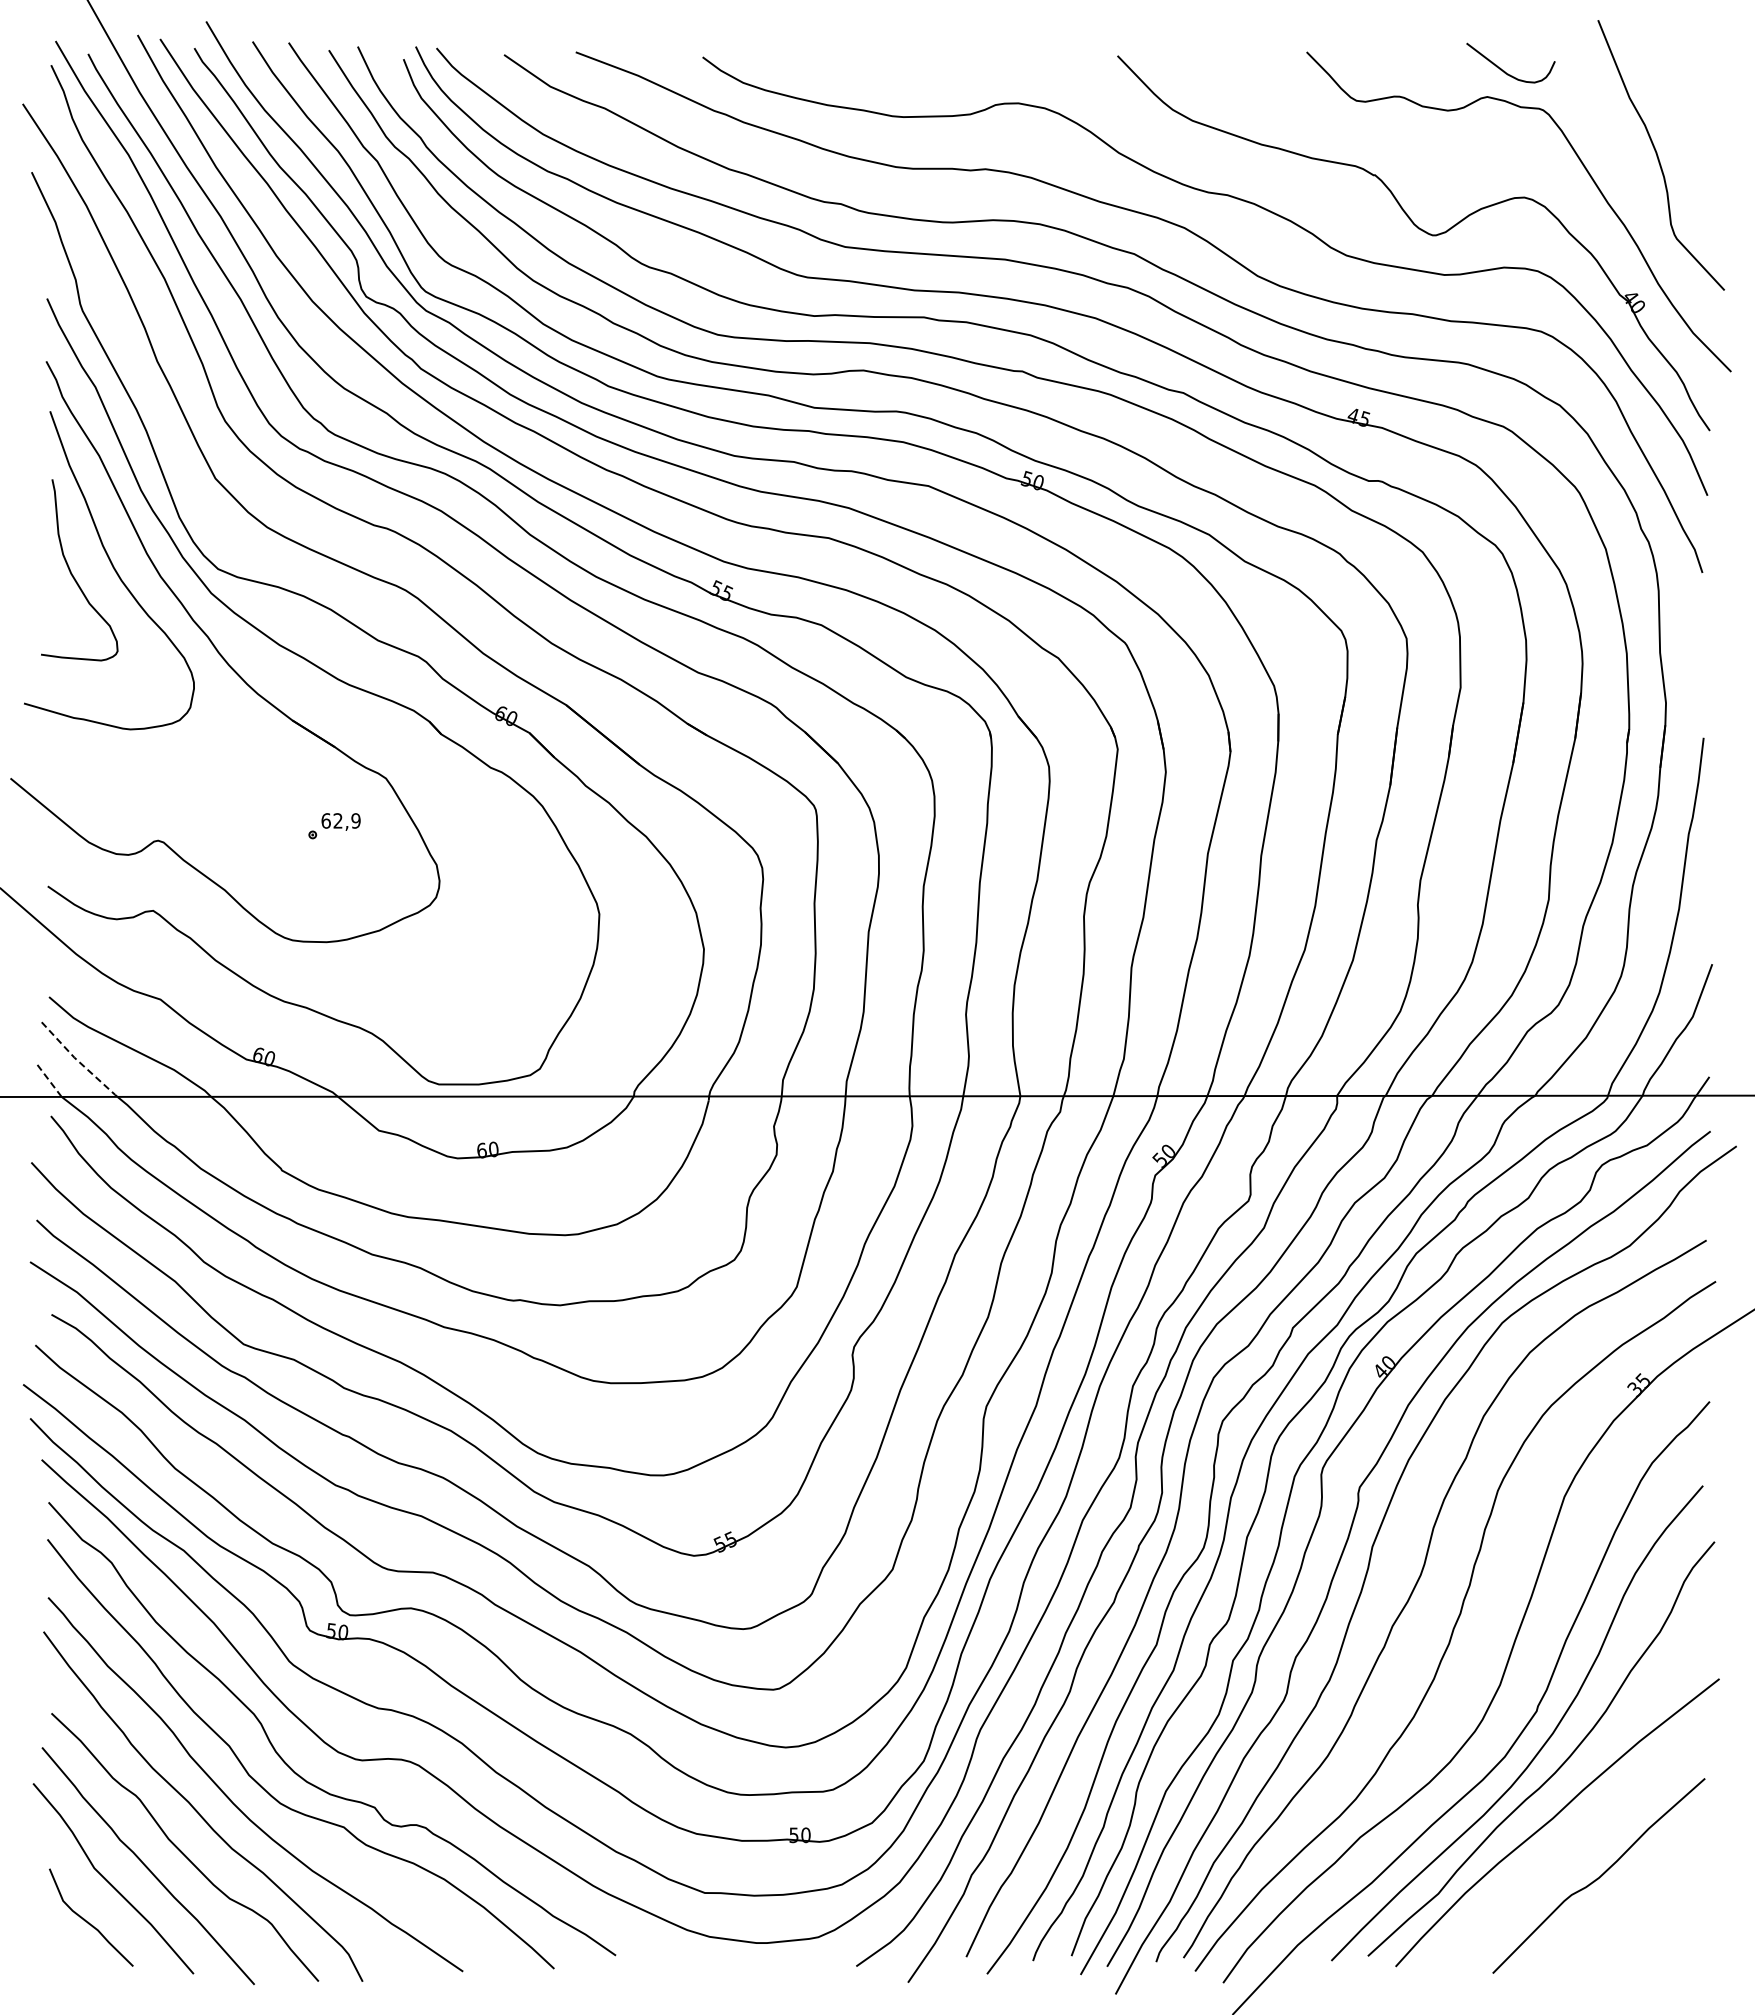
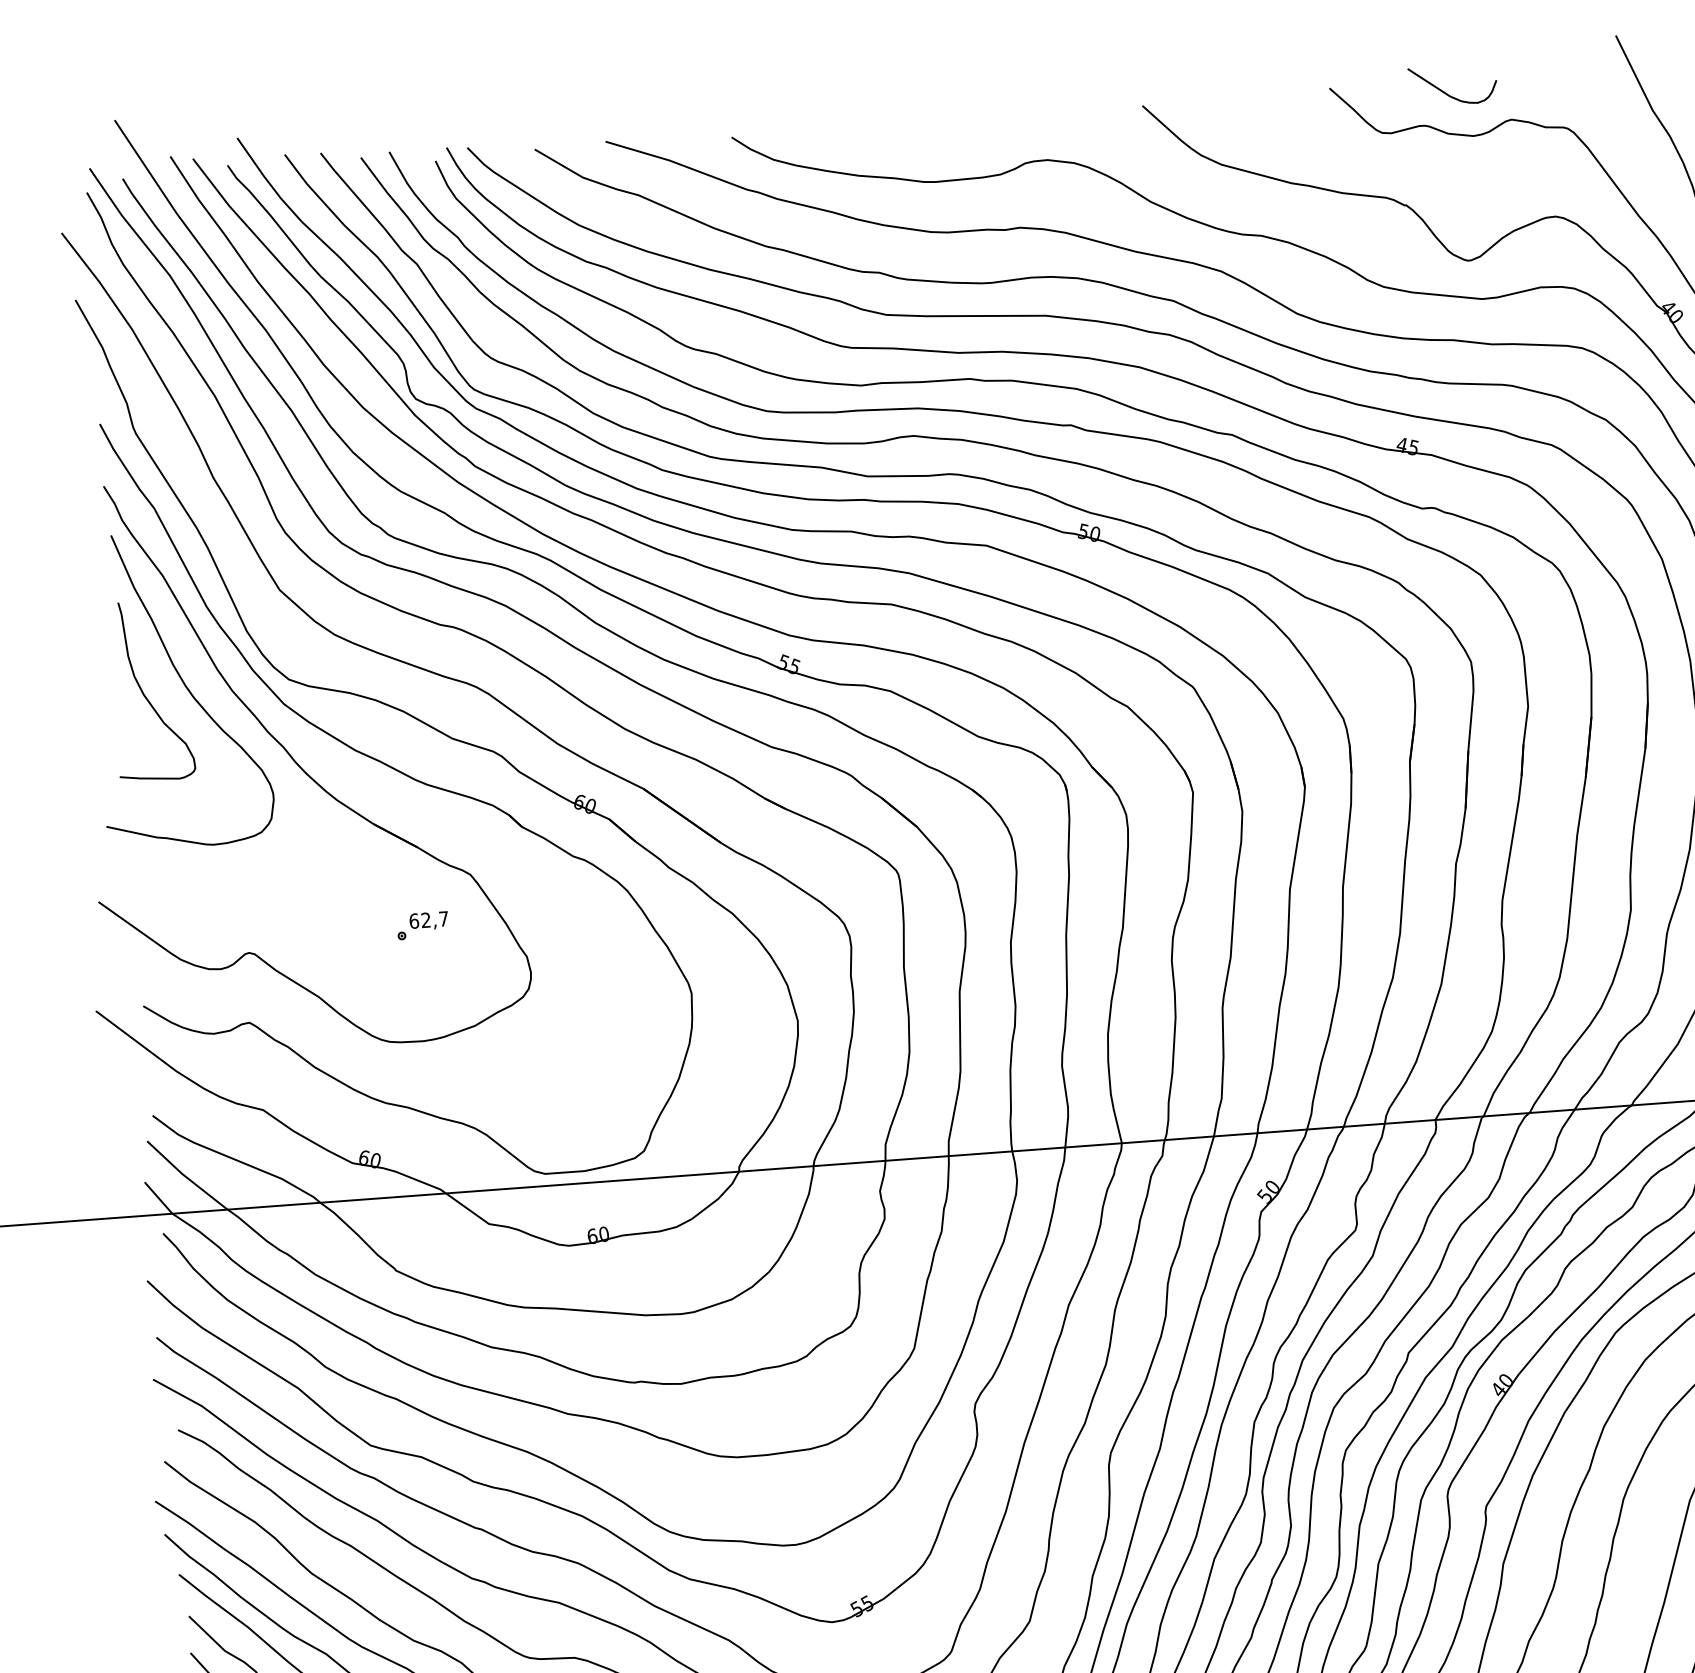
curve: (1504, 70) -> (1447, 93), moved
text: (355, 820) -> (443, 918), 62,9 -> 62,7
line: (78, 1061) -> (186, 1177), dashed -> solid
line: (48, 1079) -> (158, 1197), dashed -> solid

